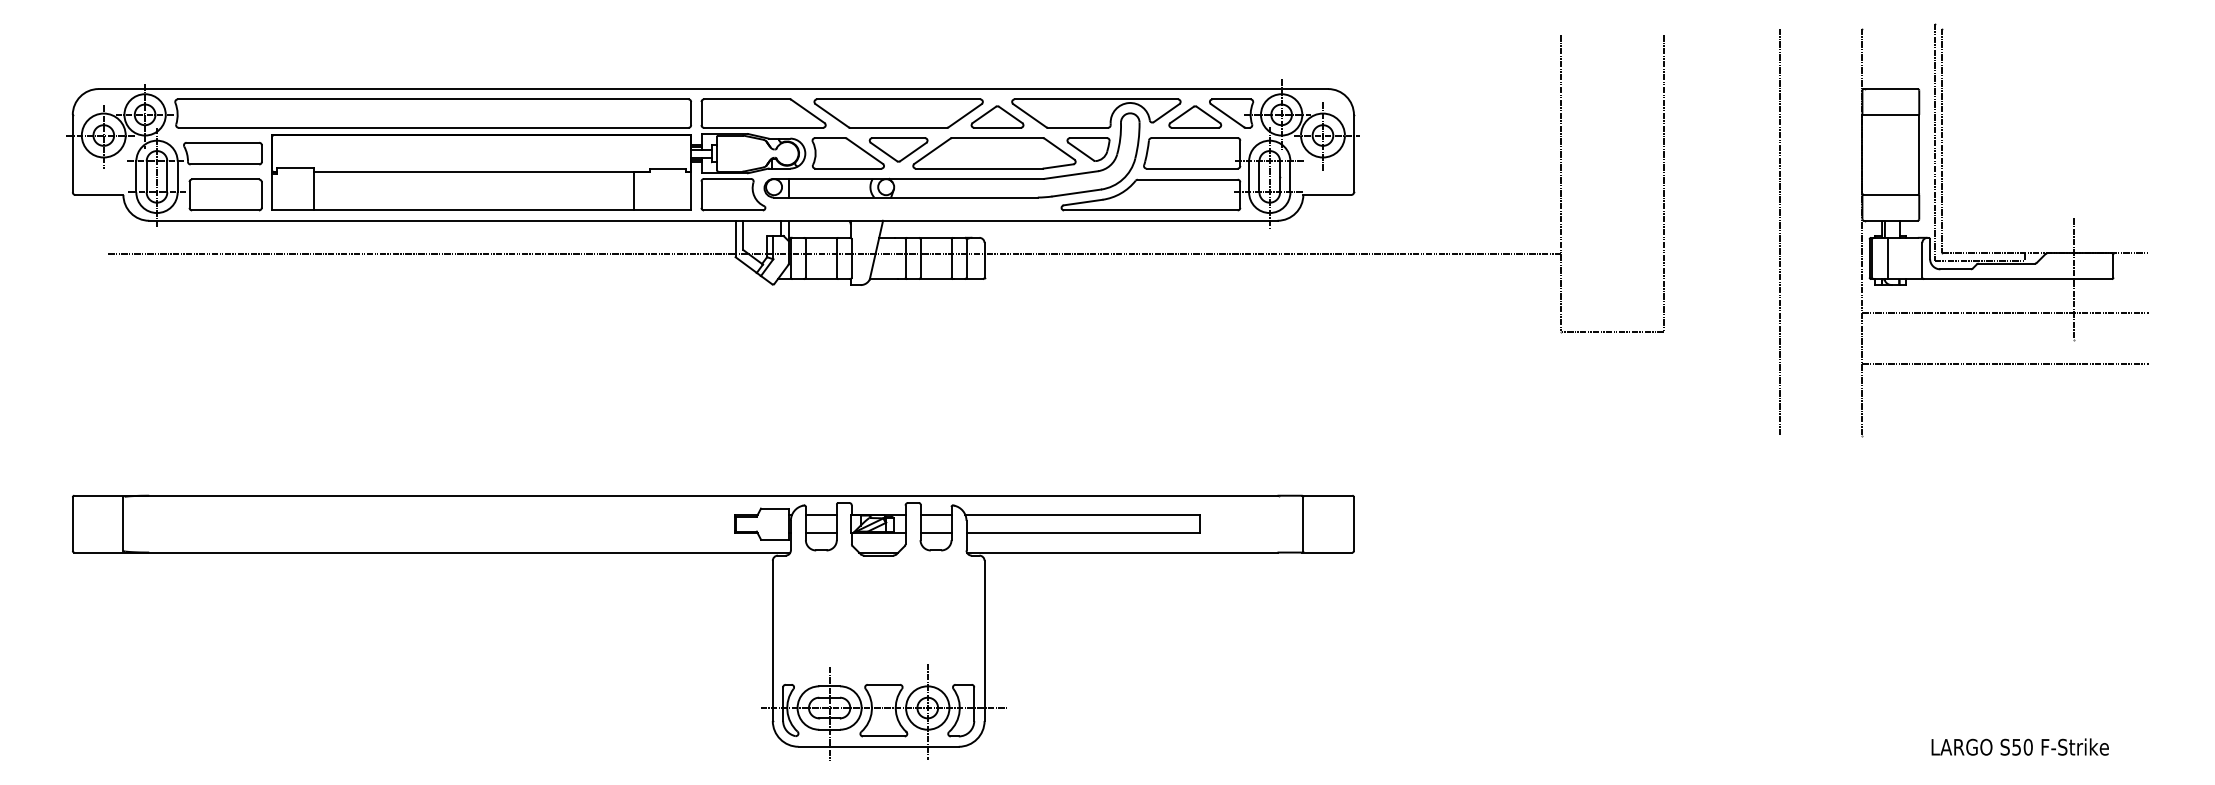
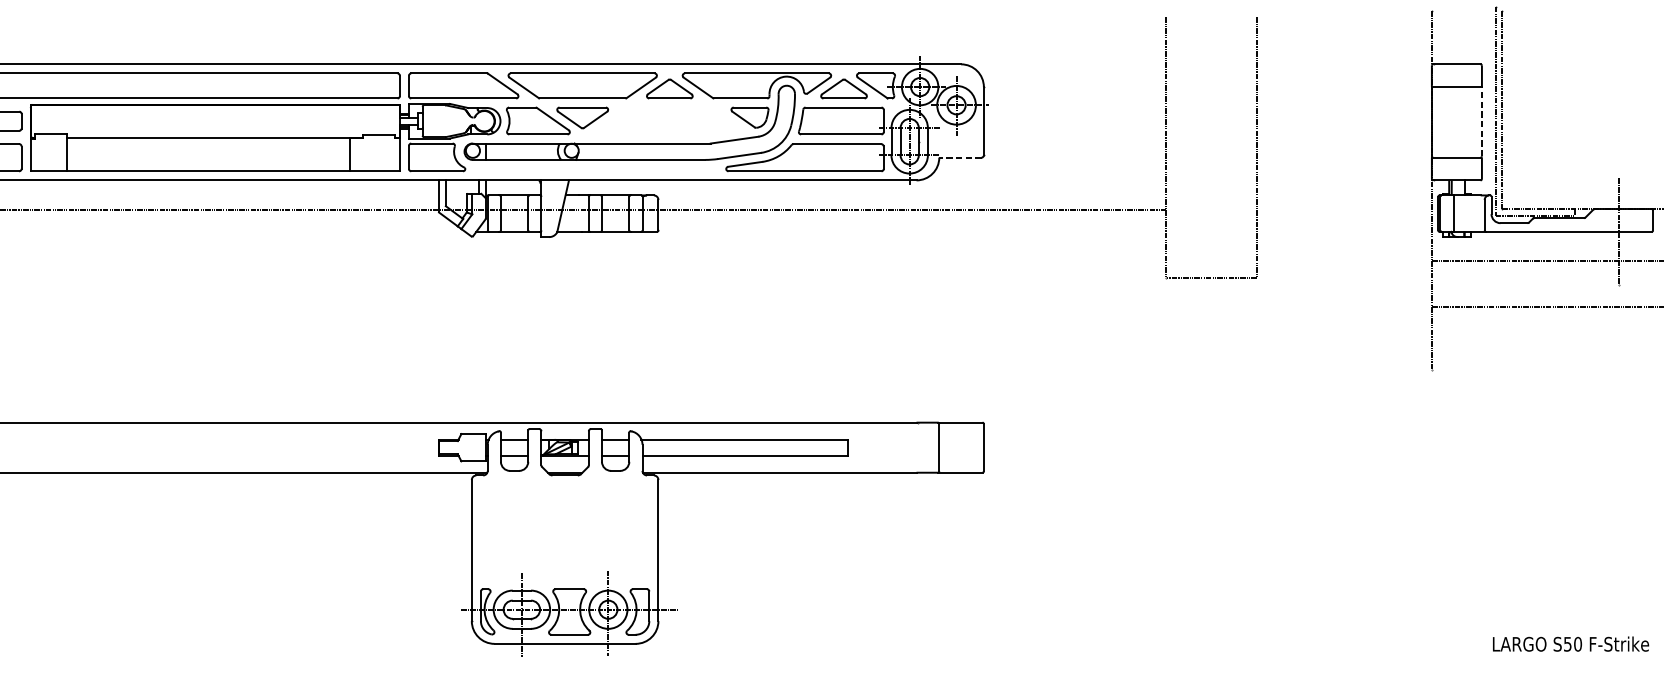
part: (994, 153) -> (667, 121), removed
line: (1919, 153) -> (1482, 121), solid -> dashed
line: (1326, 194) -> (959, 157), solid -> dashed
line: (1779, 231) -> (1358, 189), removed

